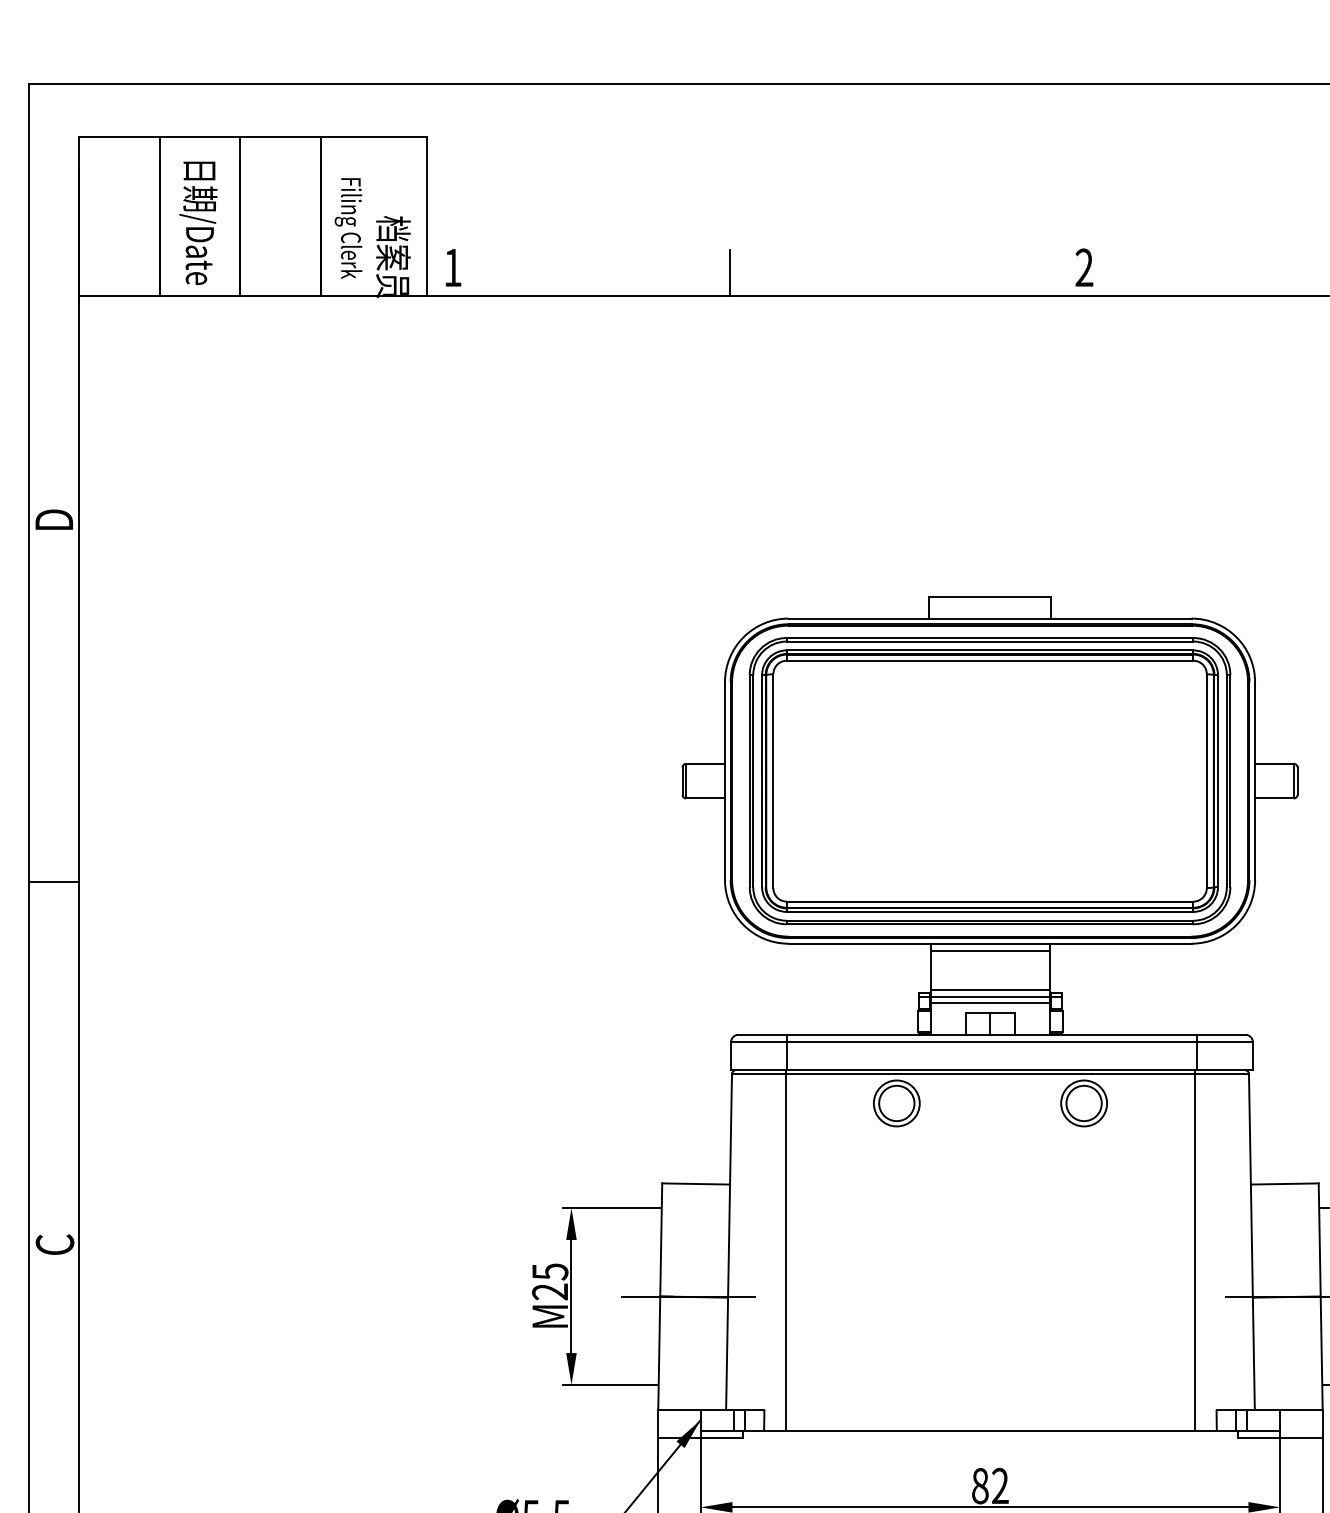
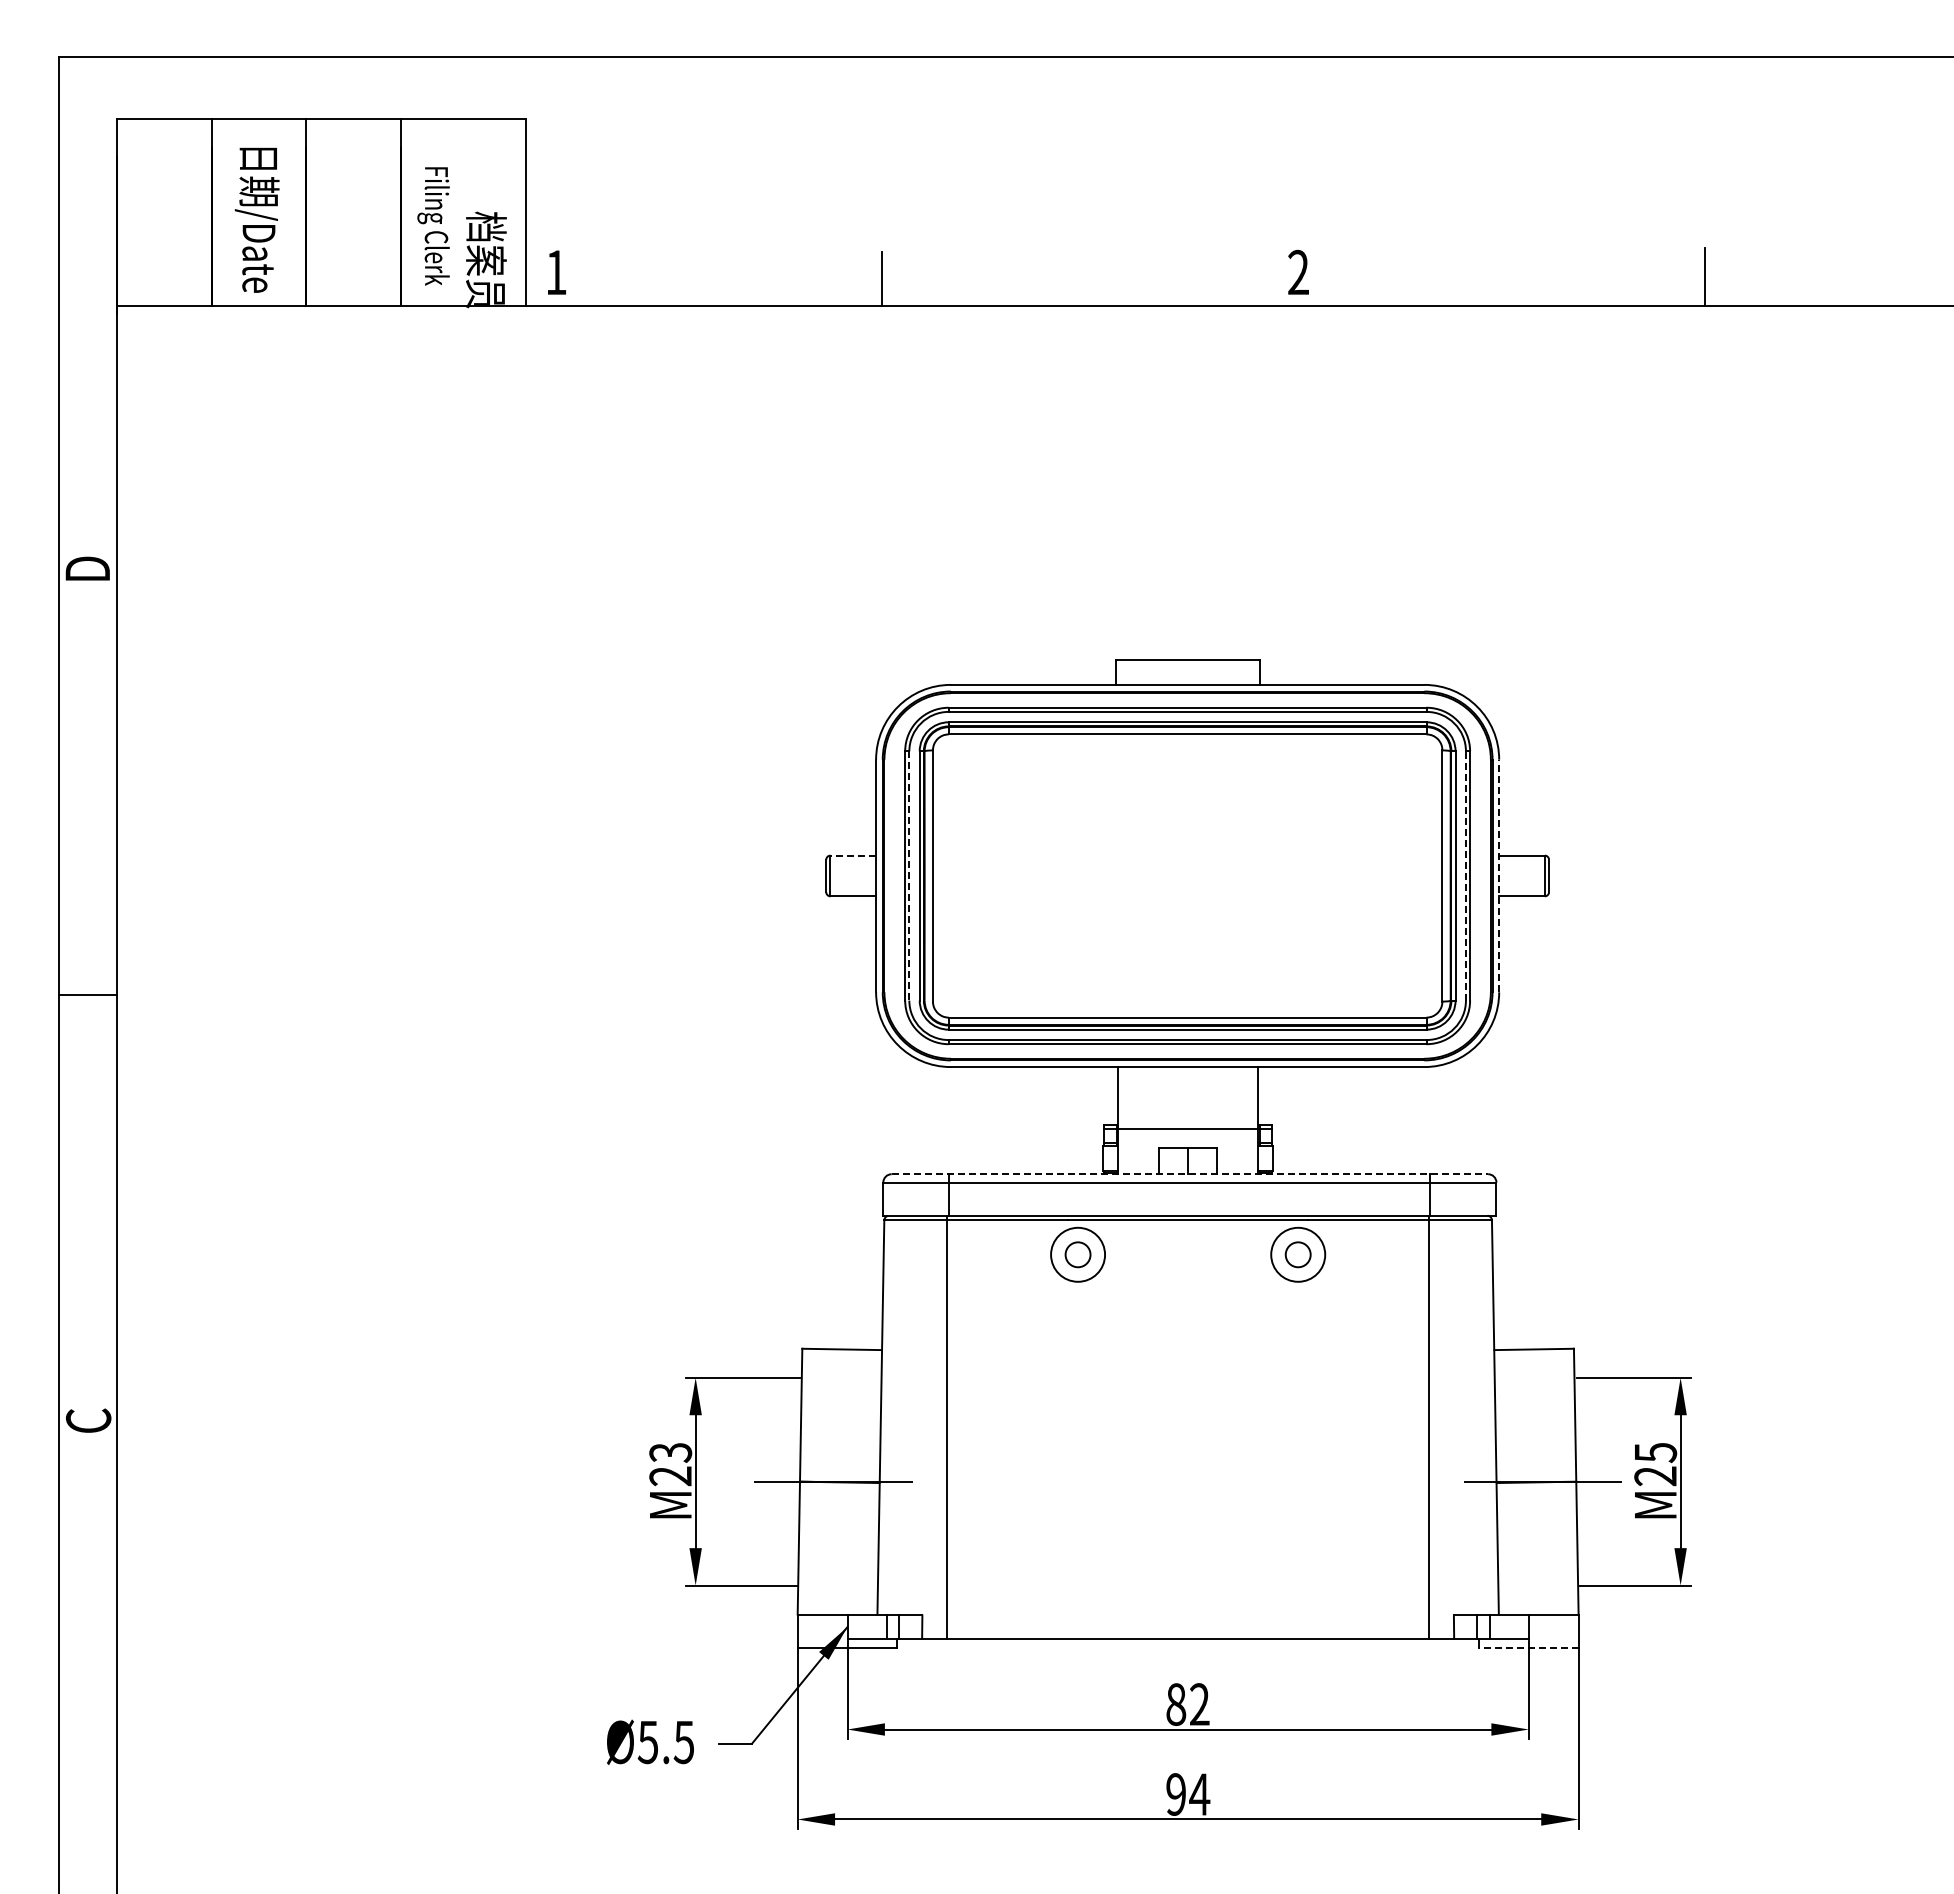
line: (705, 763) -> (853, 855), solid -> dashed
line: (753, 780) -> (909, 875), solid -> dashed
line: (1226, 780) -> (1465, 875), solid -> dashed
line: (1255, 780) -> (1499, 875), solid -> dashed
line: (989, 950) -> (1187, 1075), removed
line: (989, 990) -> (1187, 1121), removed
line: (989, 1002) -> (1187, 1136), removed
line: (992, 1035) -> (1190, 1174), solid -> dashed
circle: (896, 1103) -> (1077, 1254), size x0.6
circle: (1083, 1103) -> (1297, 1254), size x0.6
text: (550, 1271) -> (670, 1452), M25 -> M23
line: (1280, 1437) -> (1528, 1647), solid -> dashed

